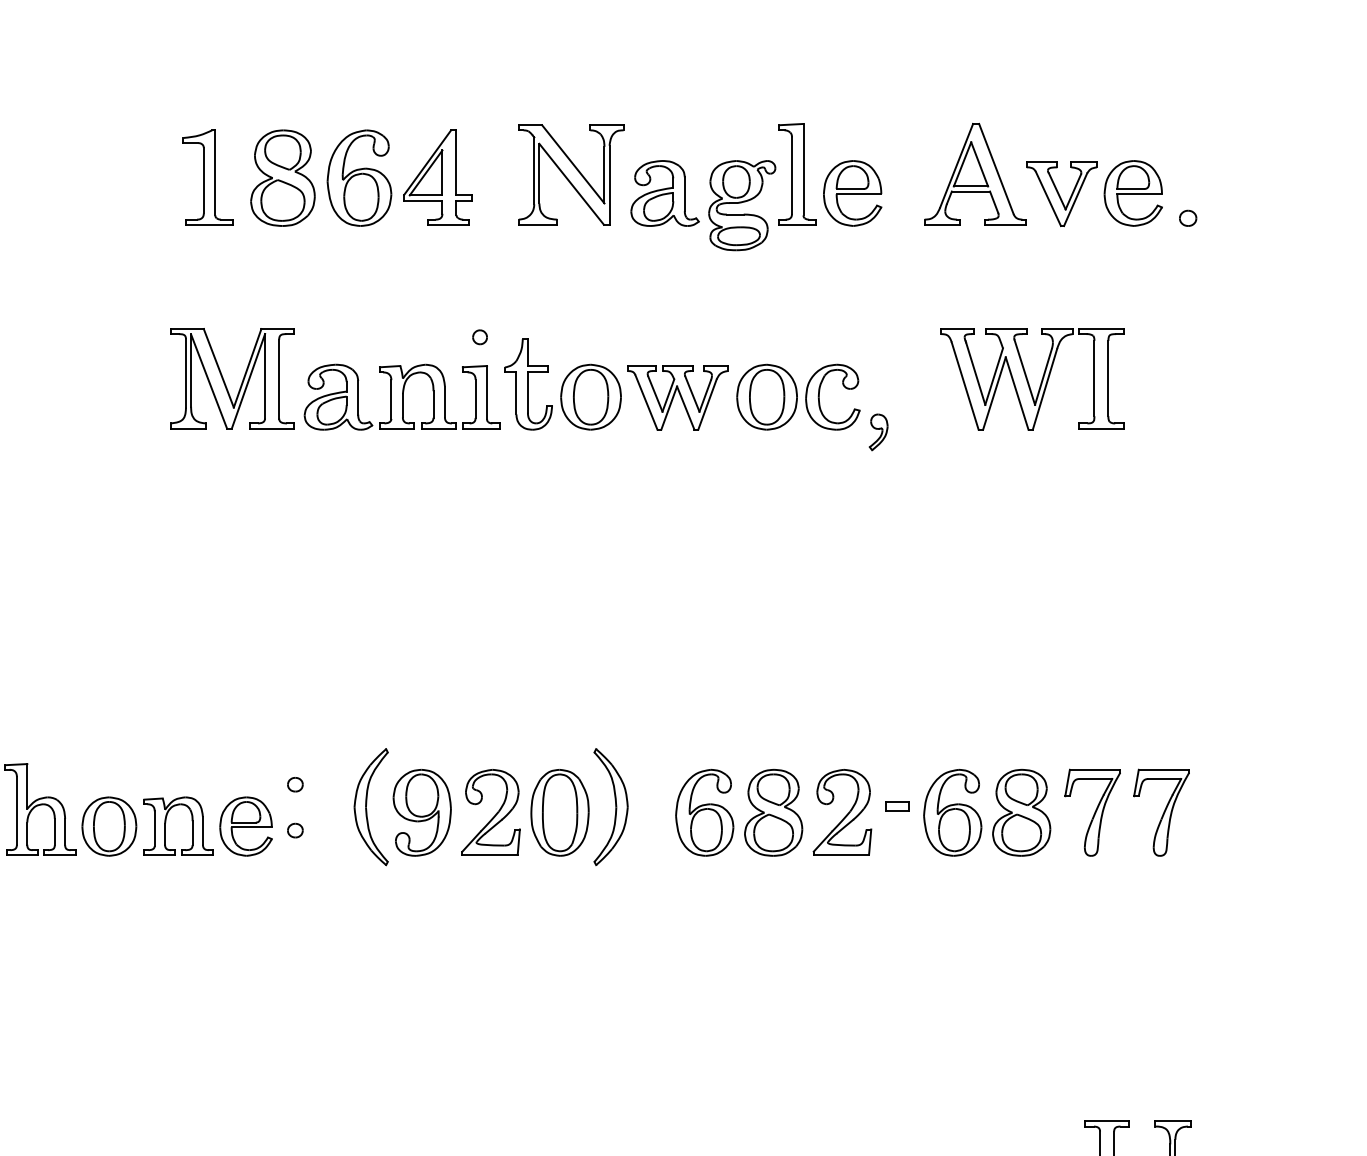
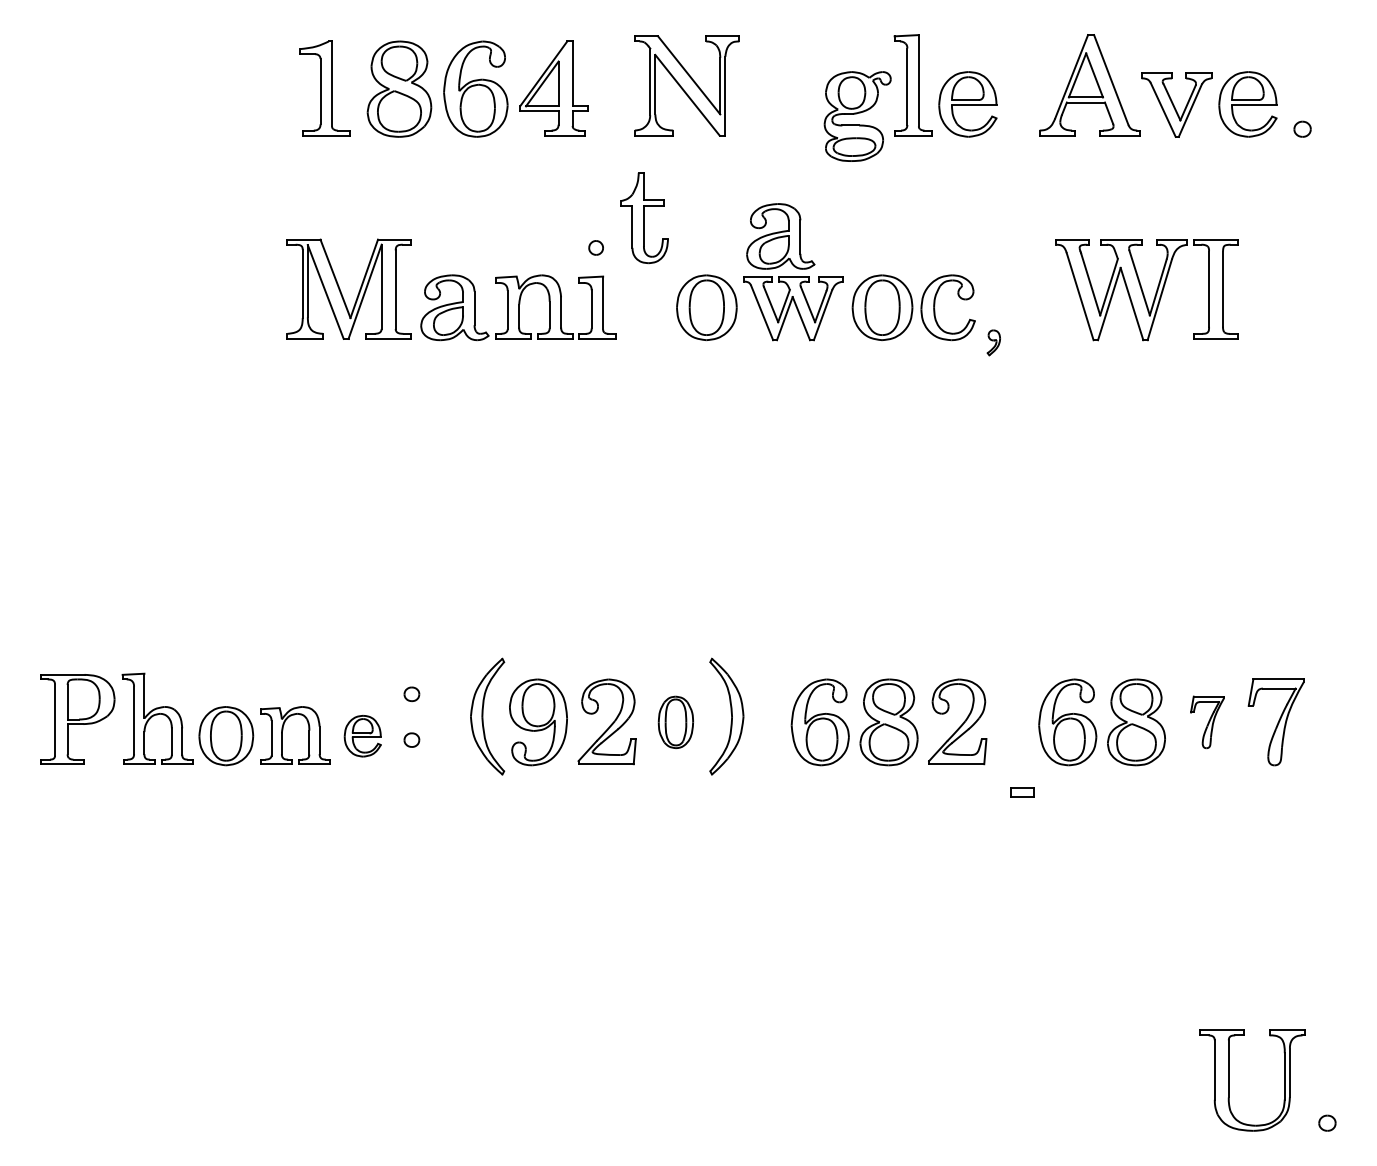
part: (664, 193) -> (780, 236), moved
part: (528, 384) -> (644, 218), moved
part: (878, 432) -> (993, 342), size x0.7
part: (897, 806) -> (1022, 792), moved
part: (559, 812) -> (675, 722), size x0.6
part: (1092, 812) -> (1207, 722), size x0.6
part: (245, 826) -> (362, 736), size x0.7

